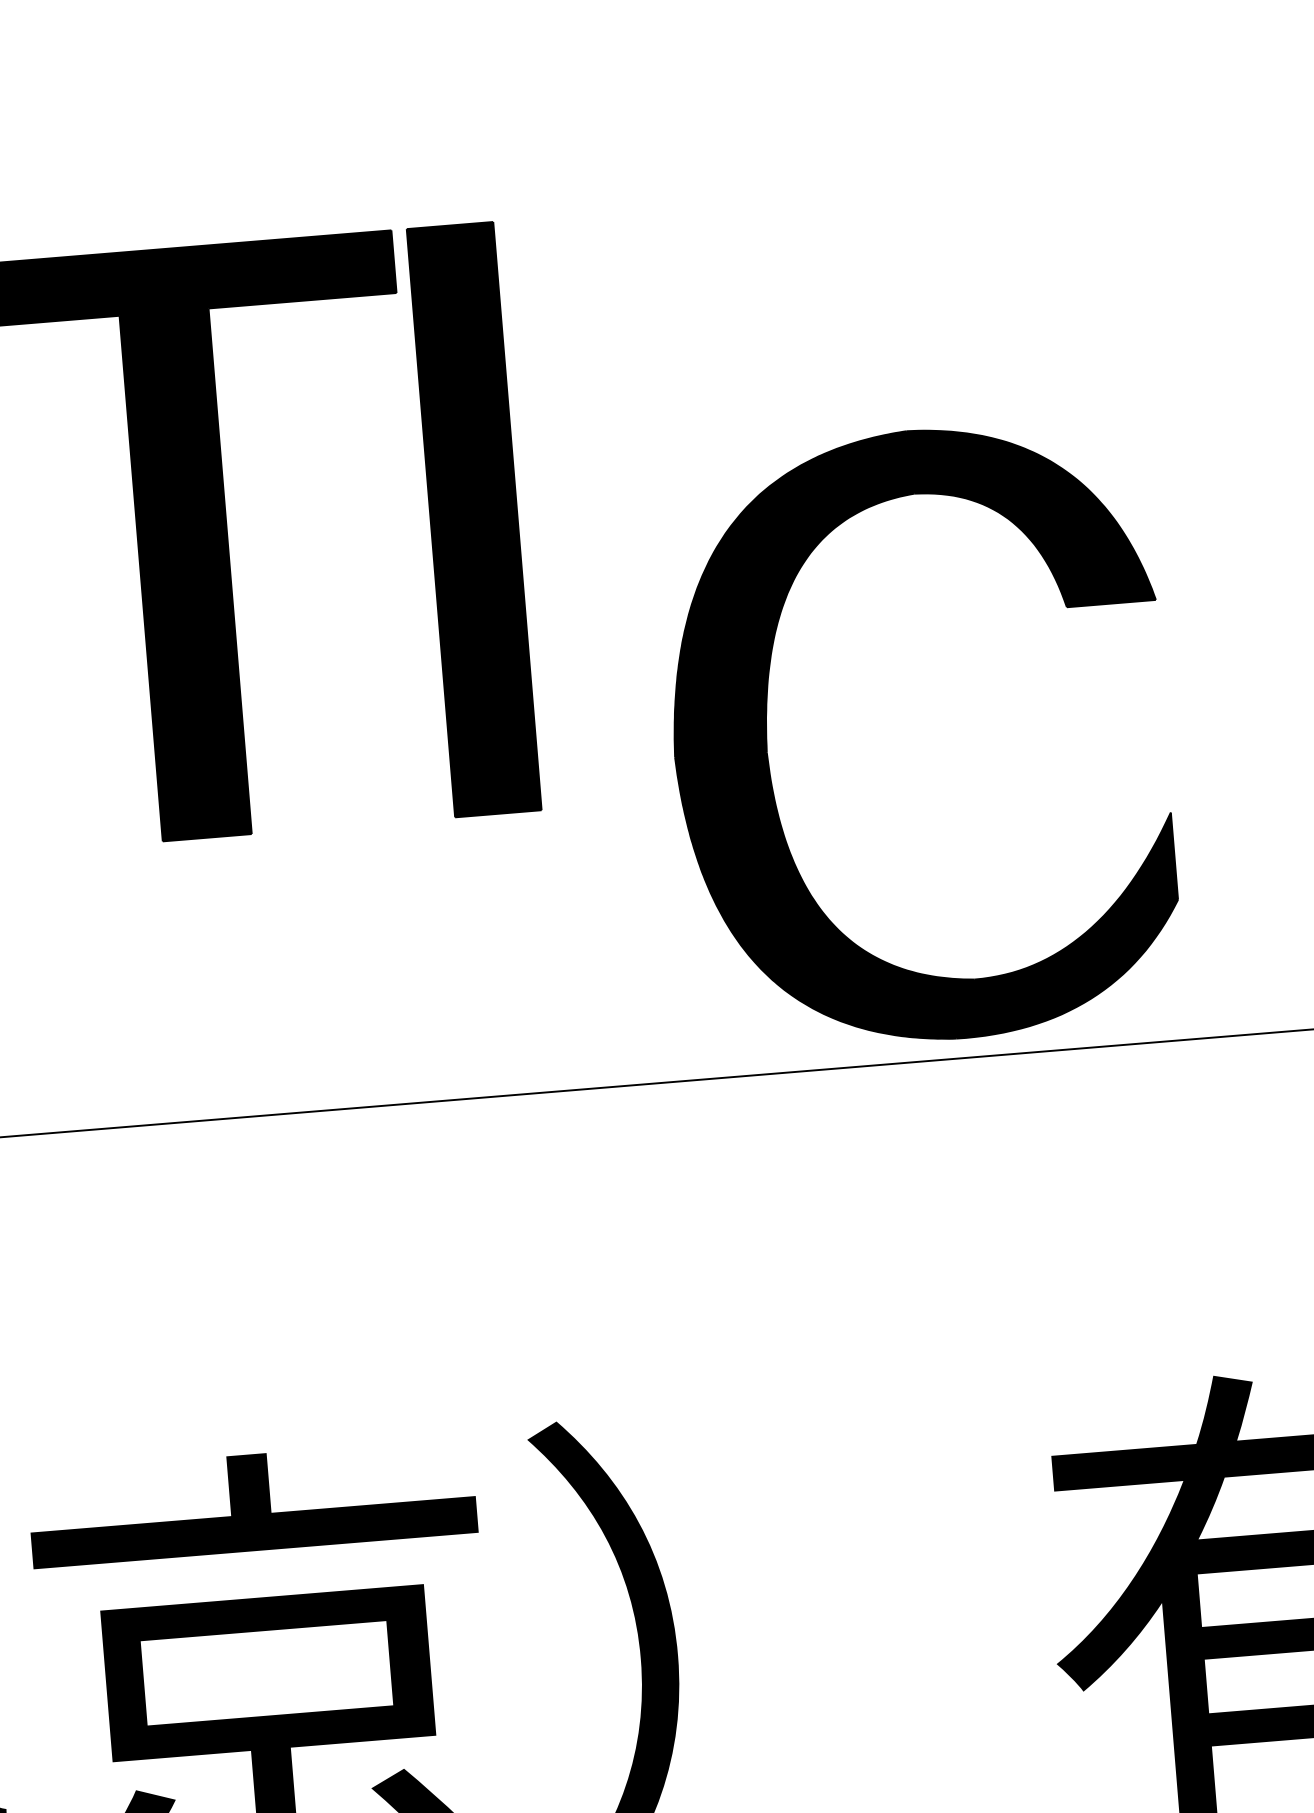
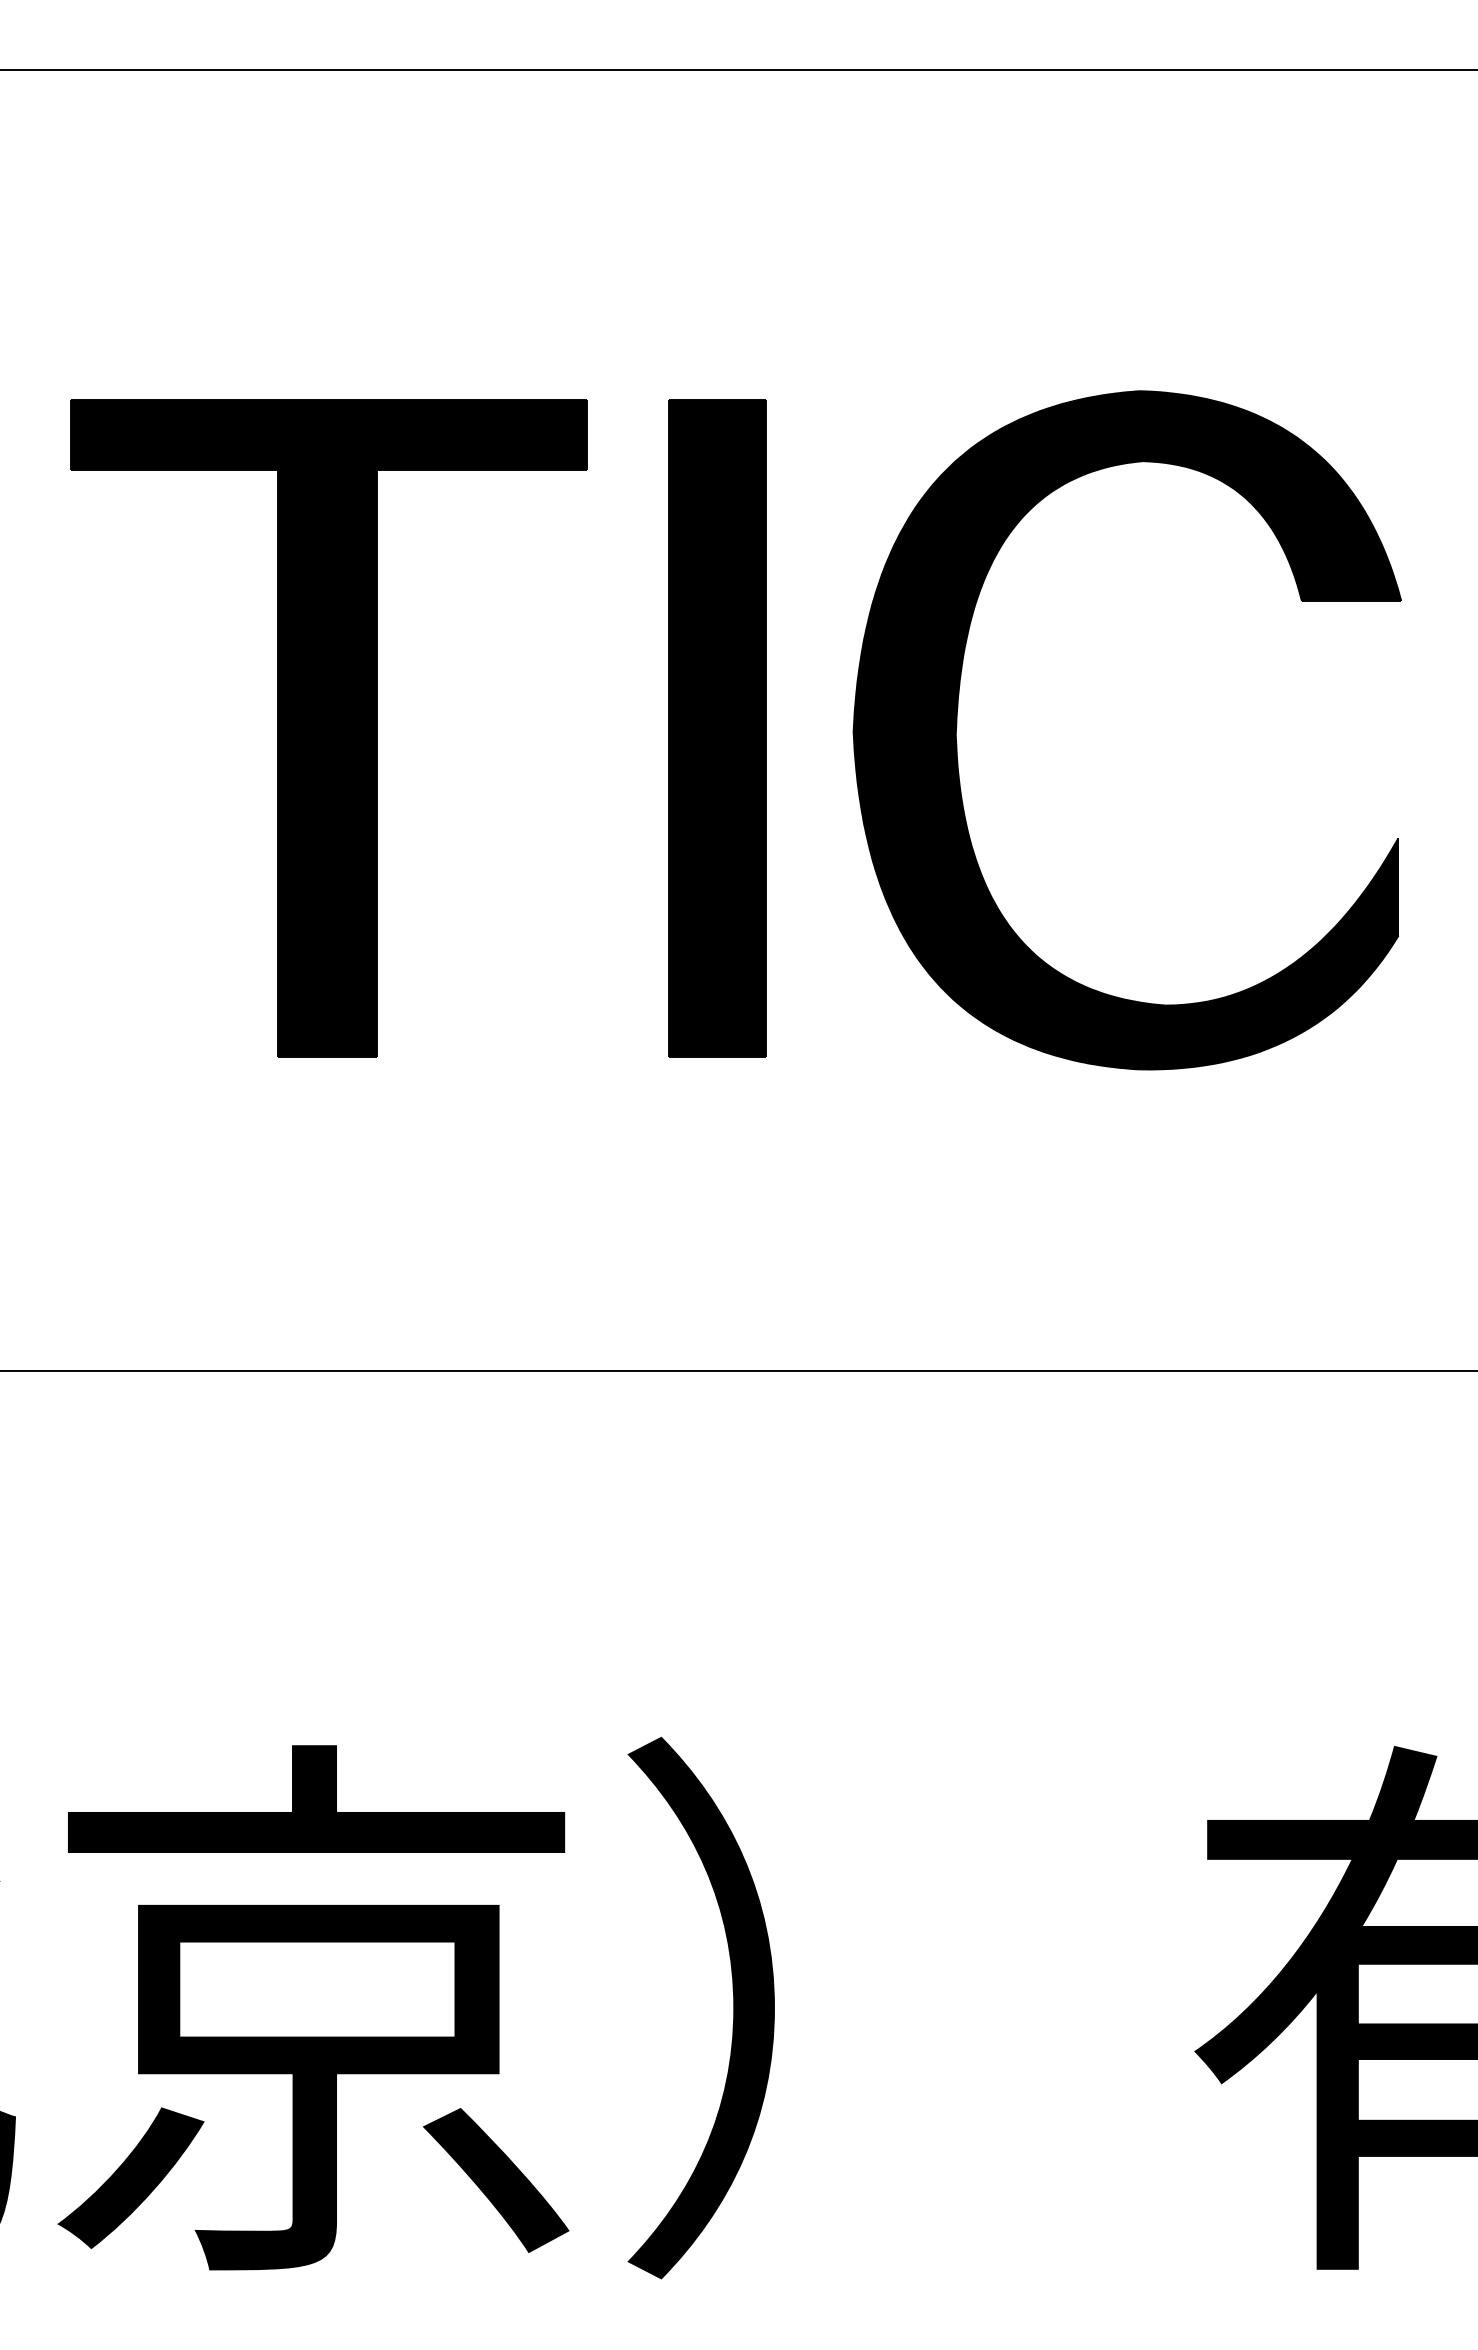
part: (474, 519) -> (717, 728), moved
part: (767, 744) -> (957, 726), moved

